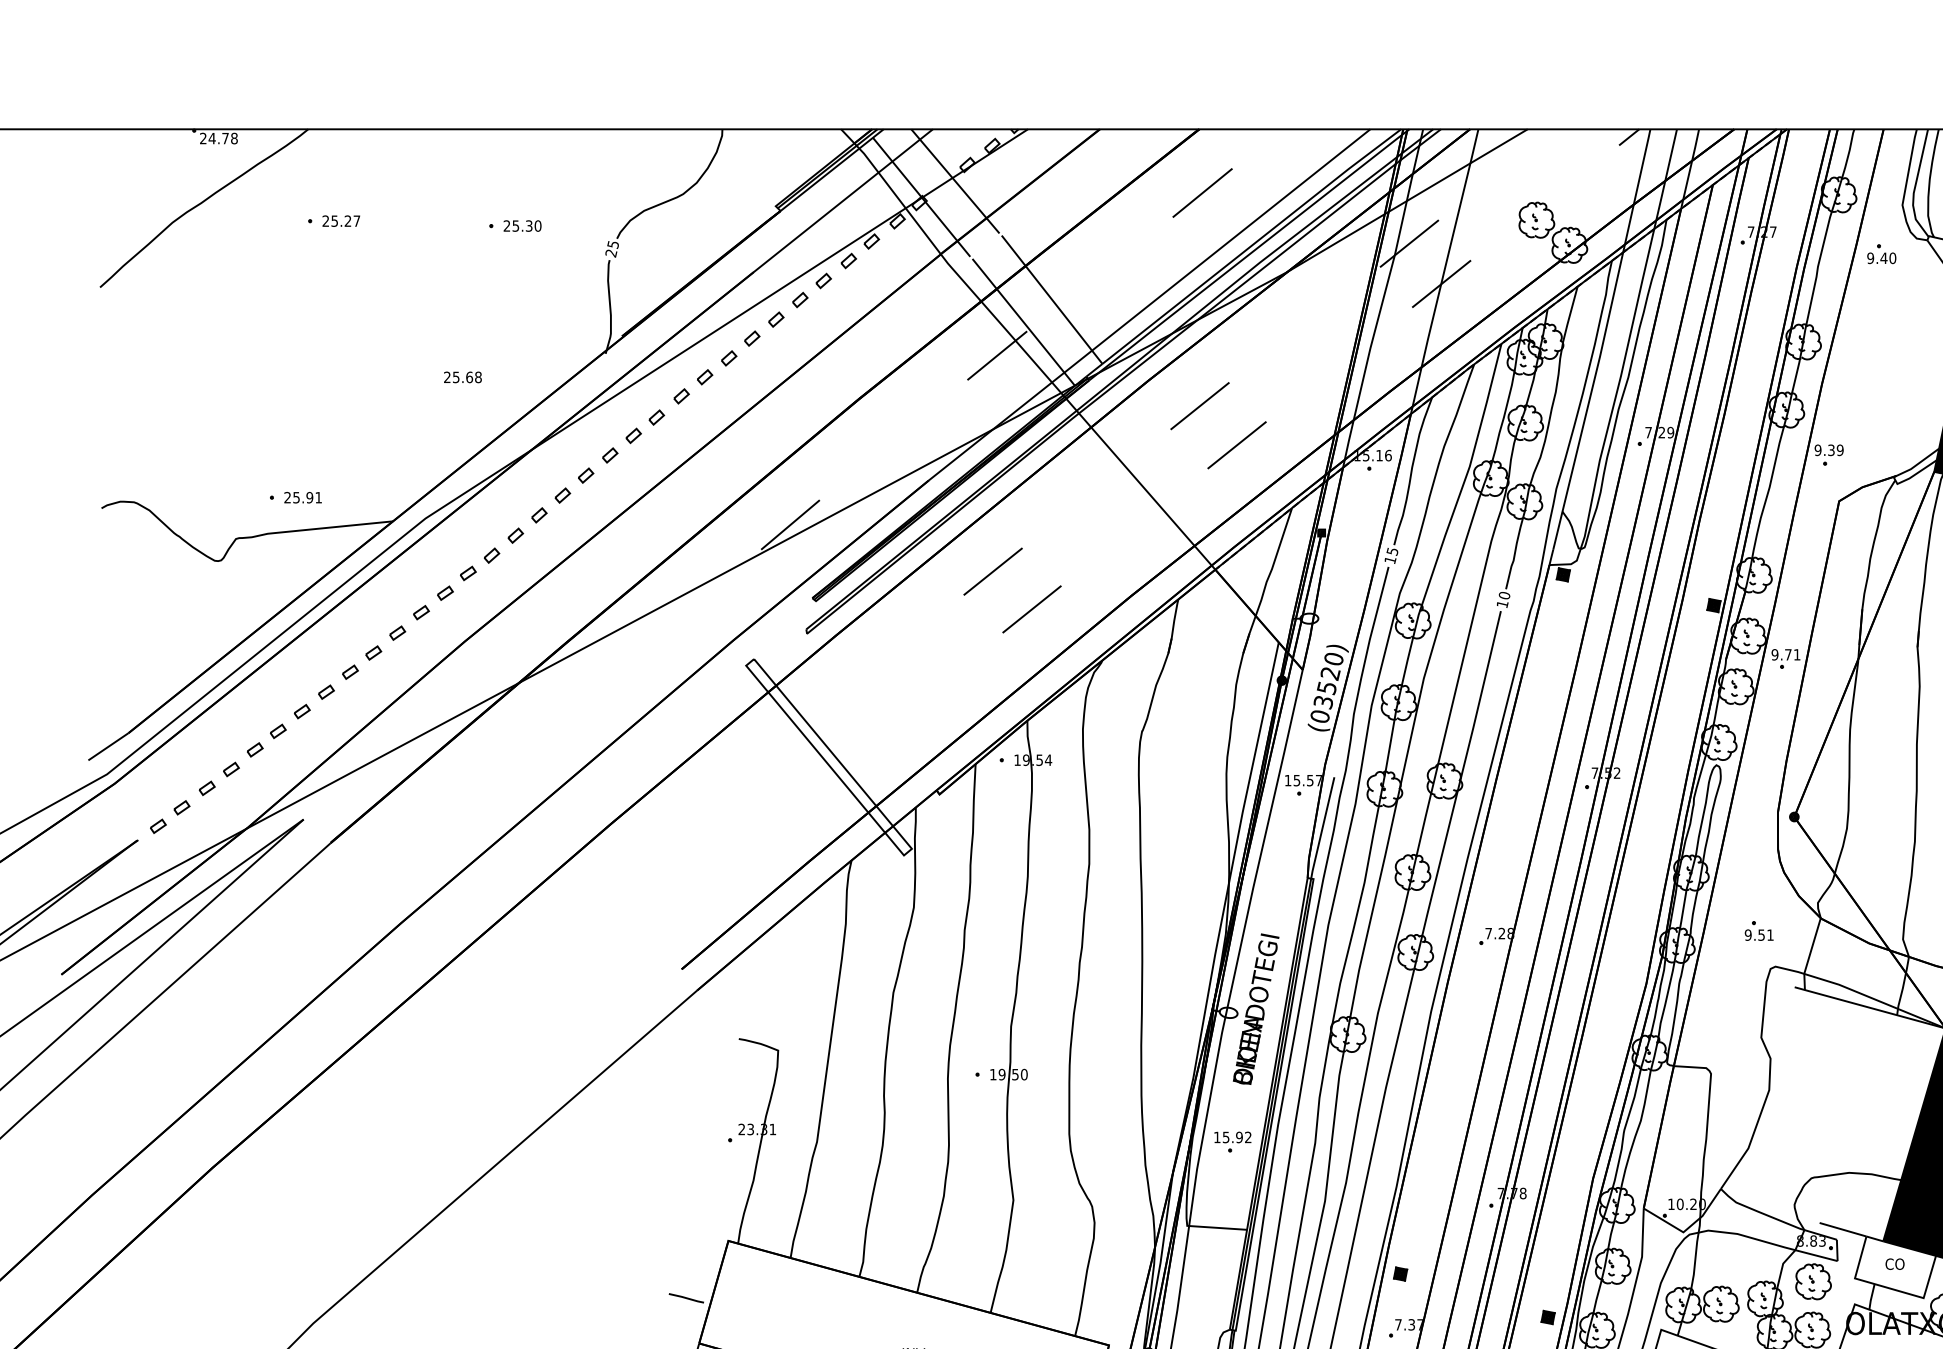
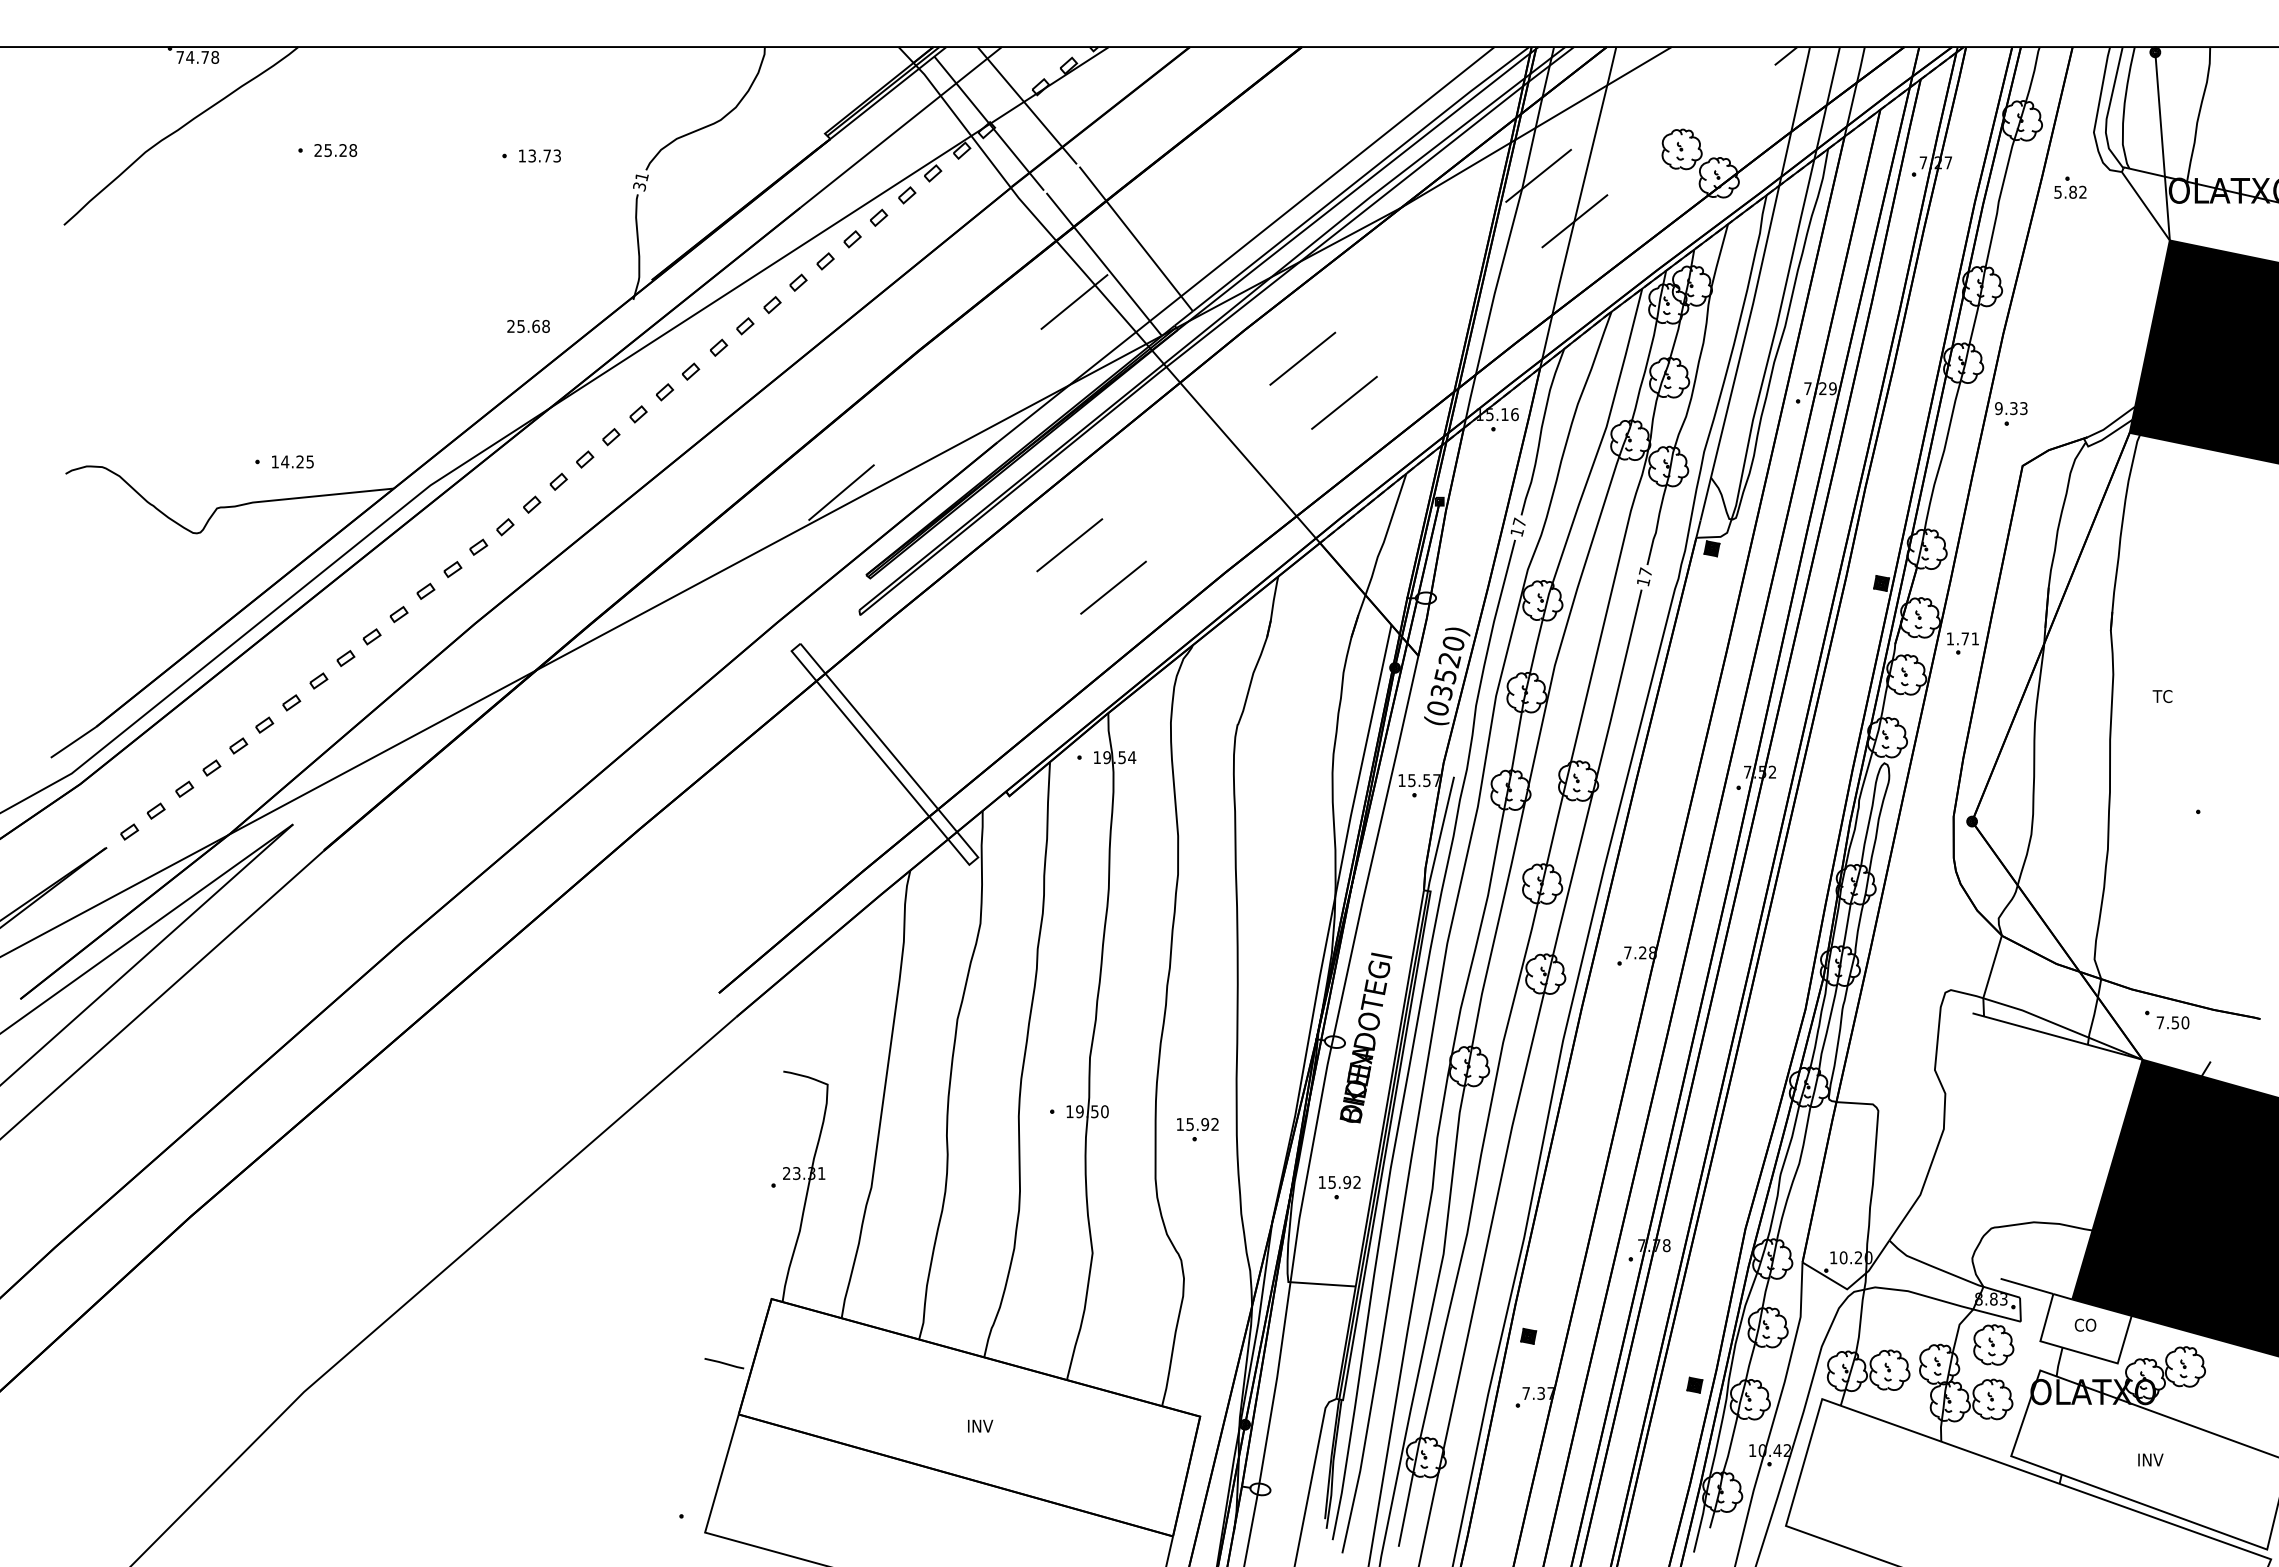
text: (202, 138) -> (179, 57), 24.78 -> 74.78
line: (1202, 192) -> (1305, 118), removed
text: (357, 221) -> (353, 150), 25.27 -> 25.28
text: (522, 225) -> (539, 155), 25.30 -> 13.73
text: (612, 248) -> (641, 181), 25 -> 31
text: (1881, 257) -> (2070, 191), 9.40 -> 5.82
text: (462, 377) -> (528, 326), moved
text: (1839, 450) -> (2023, 408), 9.39 -> 9.33
text: (303, 497) -> (292, 461), 25.91 -> 14.25
text: (1391, 551) -> (1518, 522), 15 -> 17
text: (1504, 594) -> (1645, 571), 10 -> 17
text: (1775, 654) -> (1950, 638), 9.71 -> 1.71
part: (1759, 930) -> (1932, 949), removed
part: (1106, 1090) -> (1197, 1129), added

